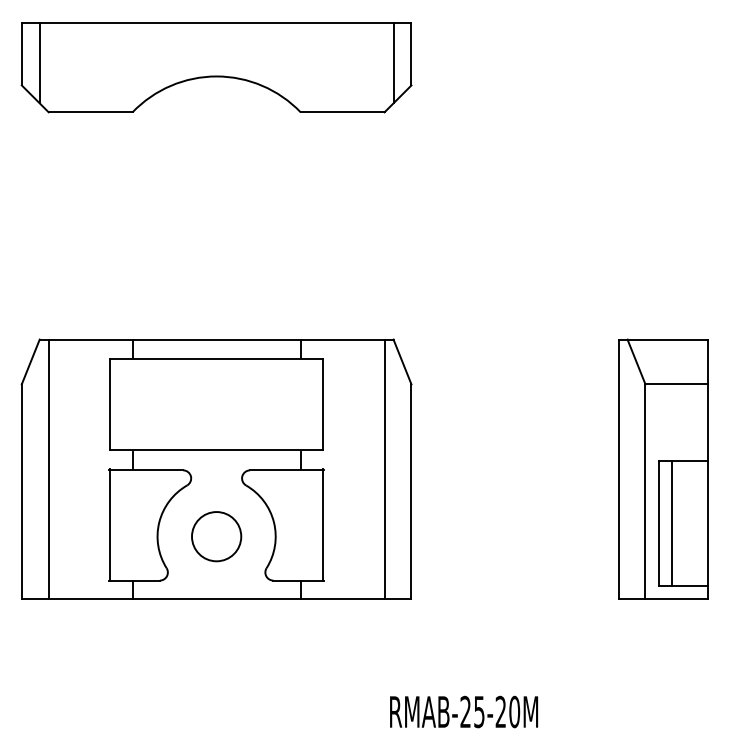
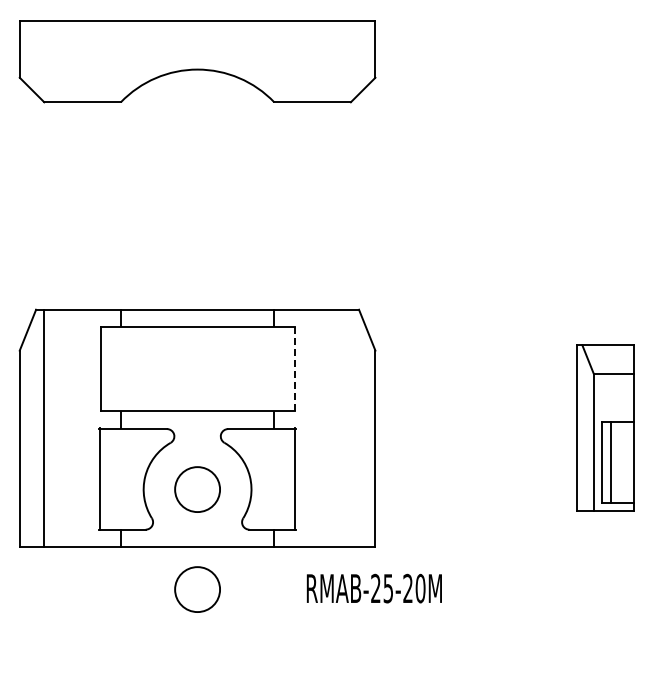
line: (40, 63) -> (36, 57), removed
line: (394, 63) -> (359, 57), removed
line: (322, 405) -> (294, 369), solid -> dashed
line: (384, 468) -> (350, 427), removed
part: (662, 468) -> (604, 427), size x0.7
circle: (216, 646) -> (197, 589), added
text: (463, 711) -> (373, 588), moved

